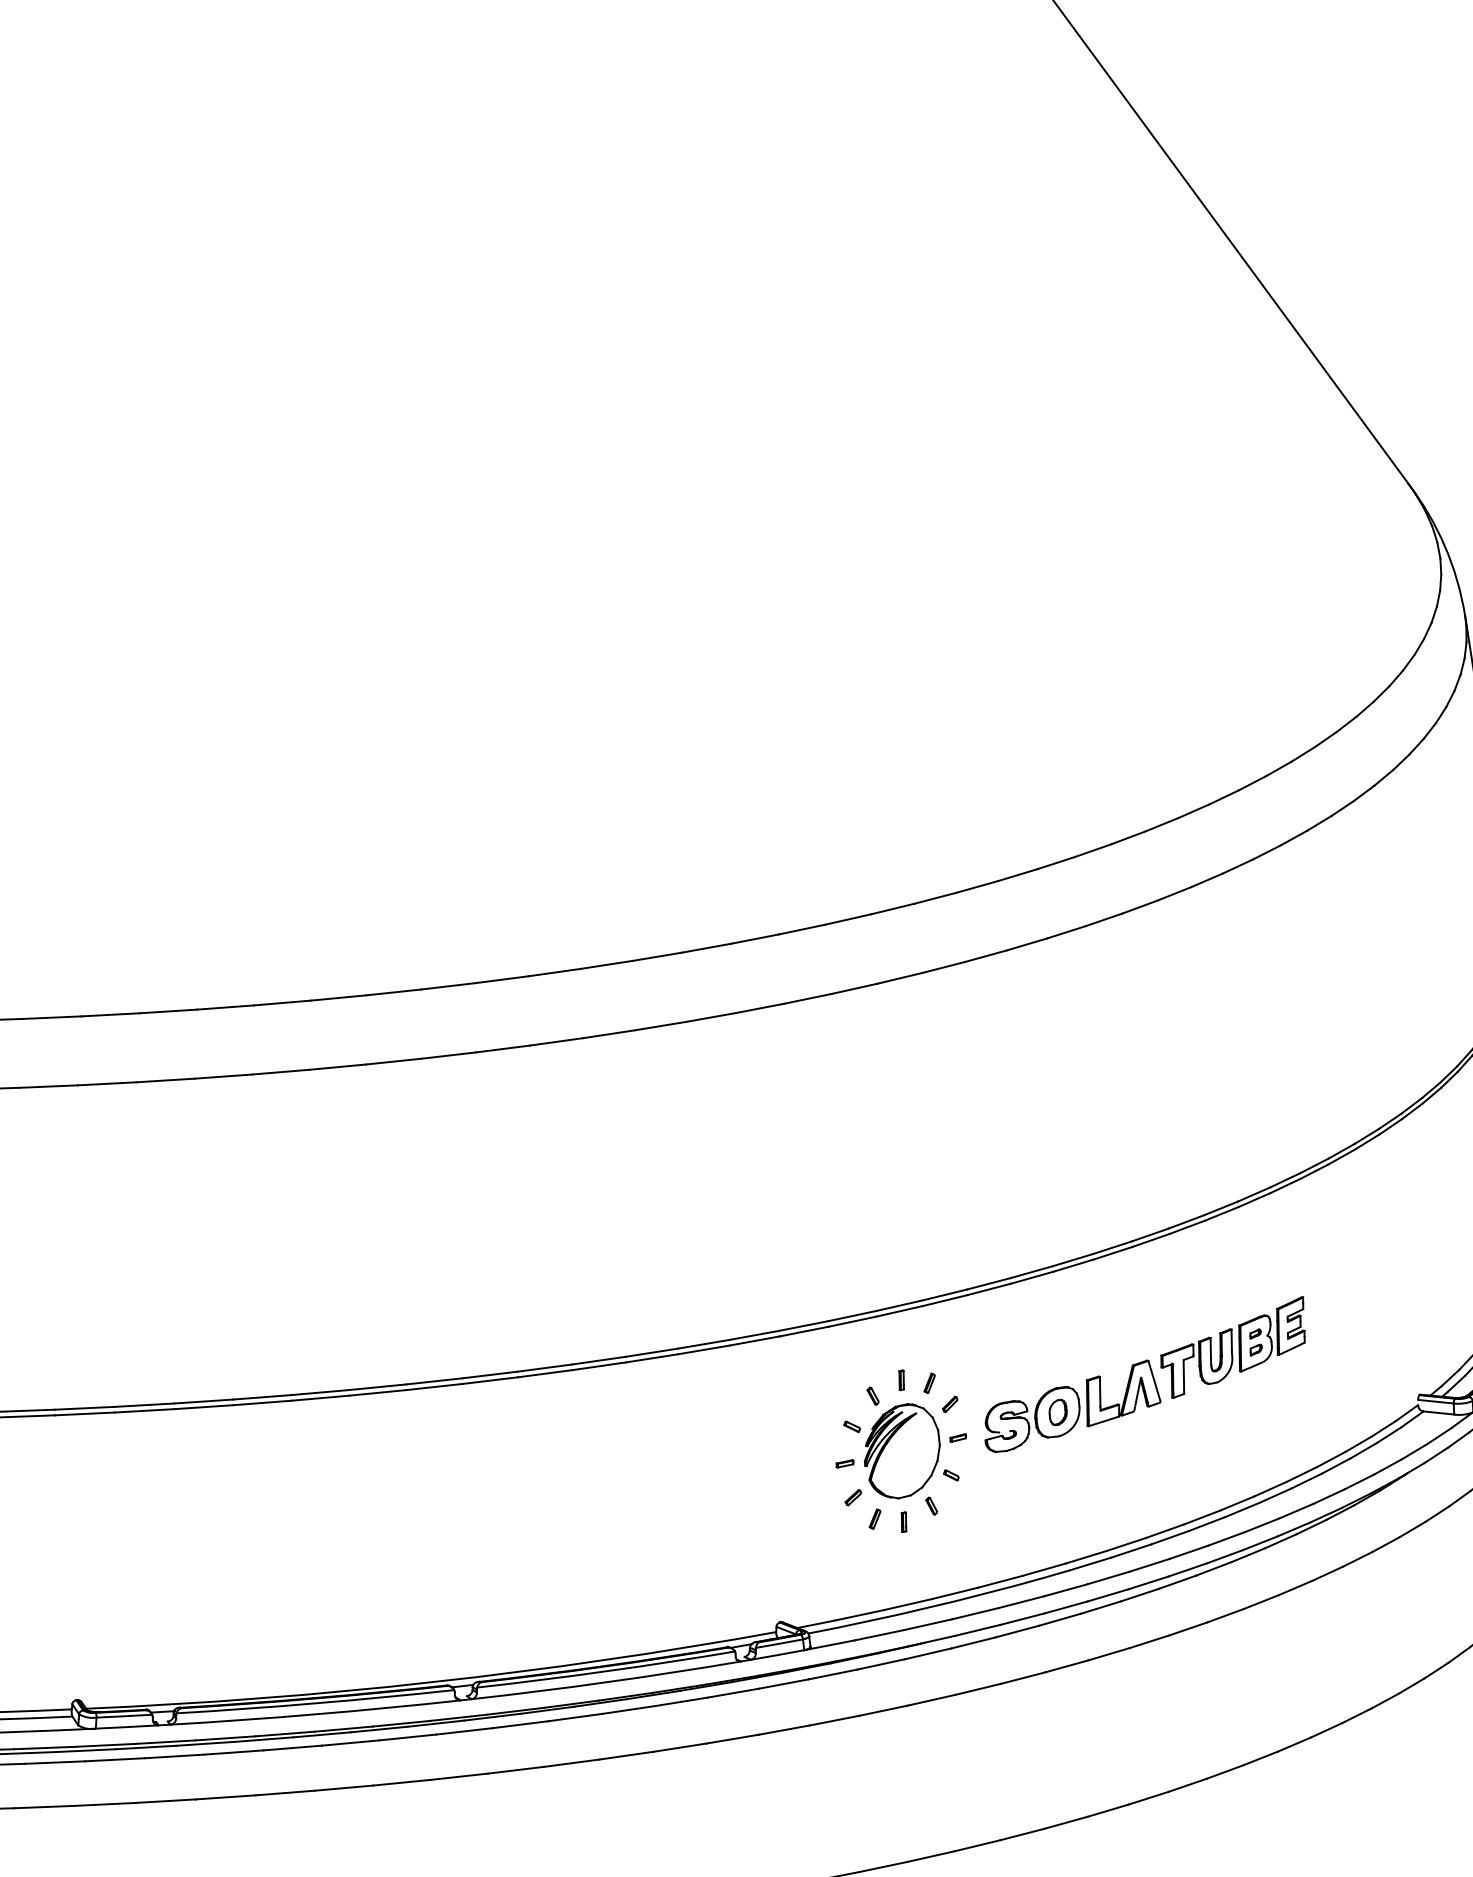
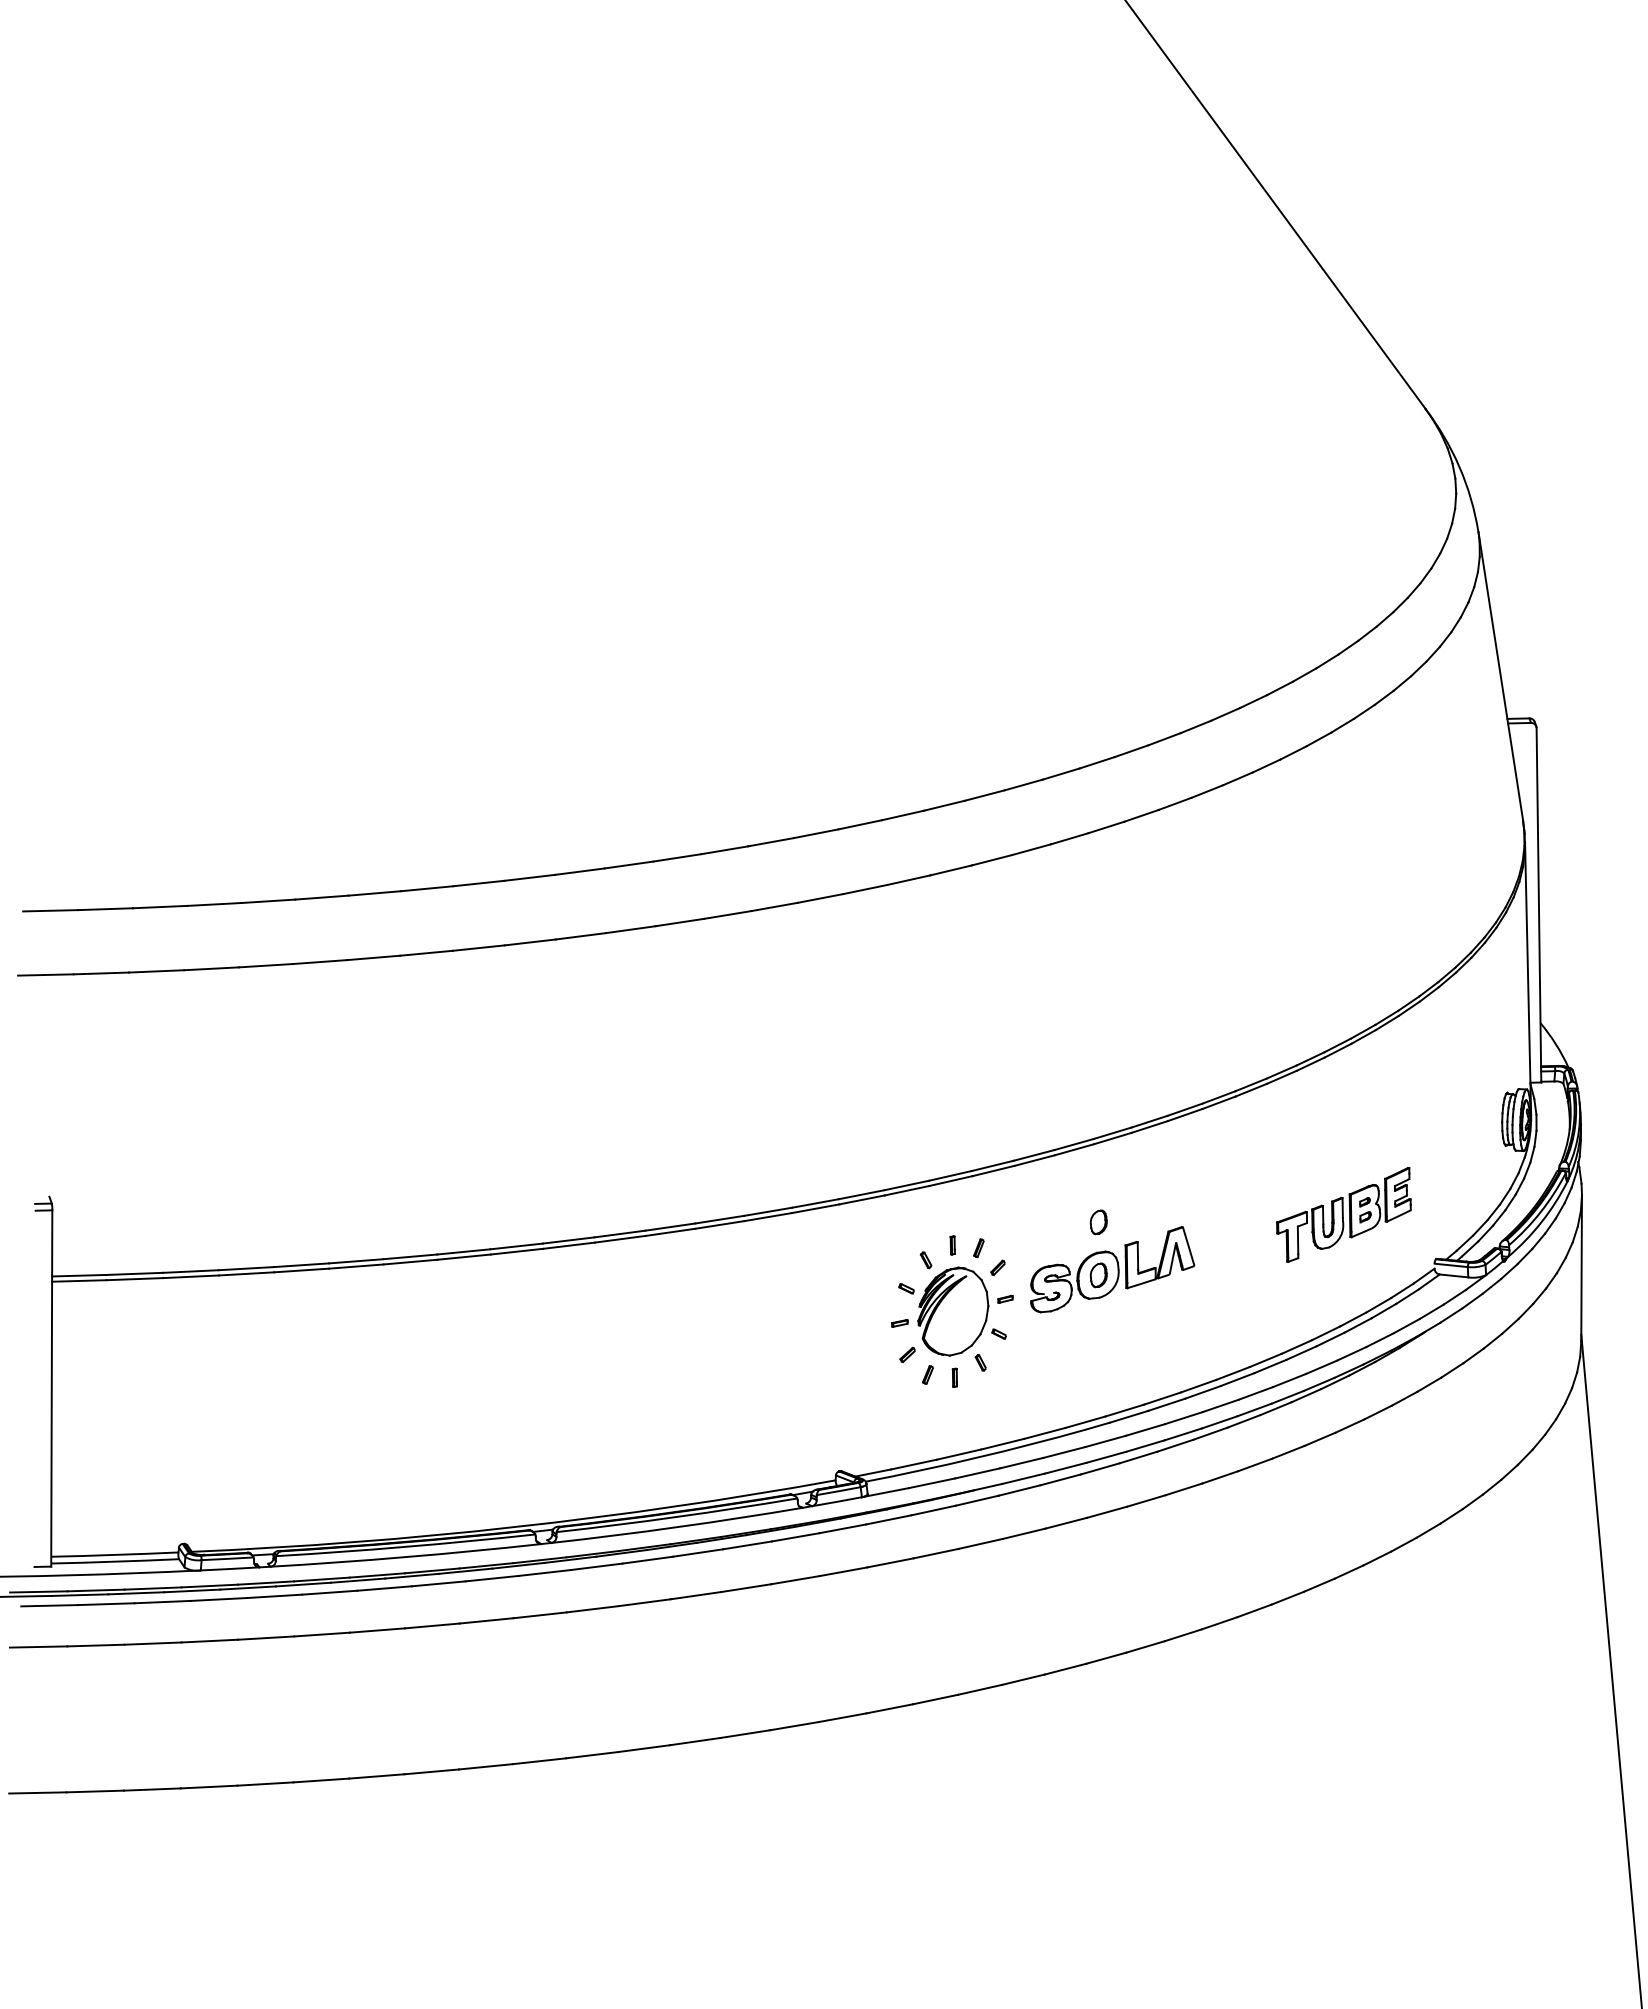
part: (1232, 1347) -> (1343, 1214), moved
part: (1057, 1355) -> (1098, 1222), added

